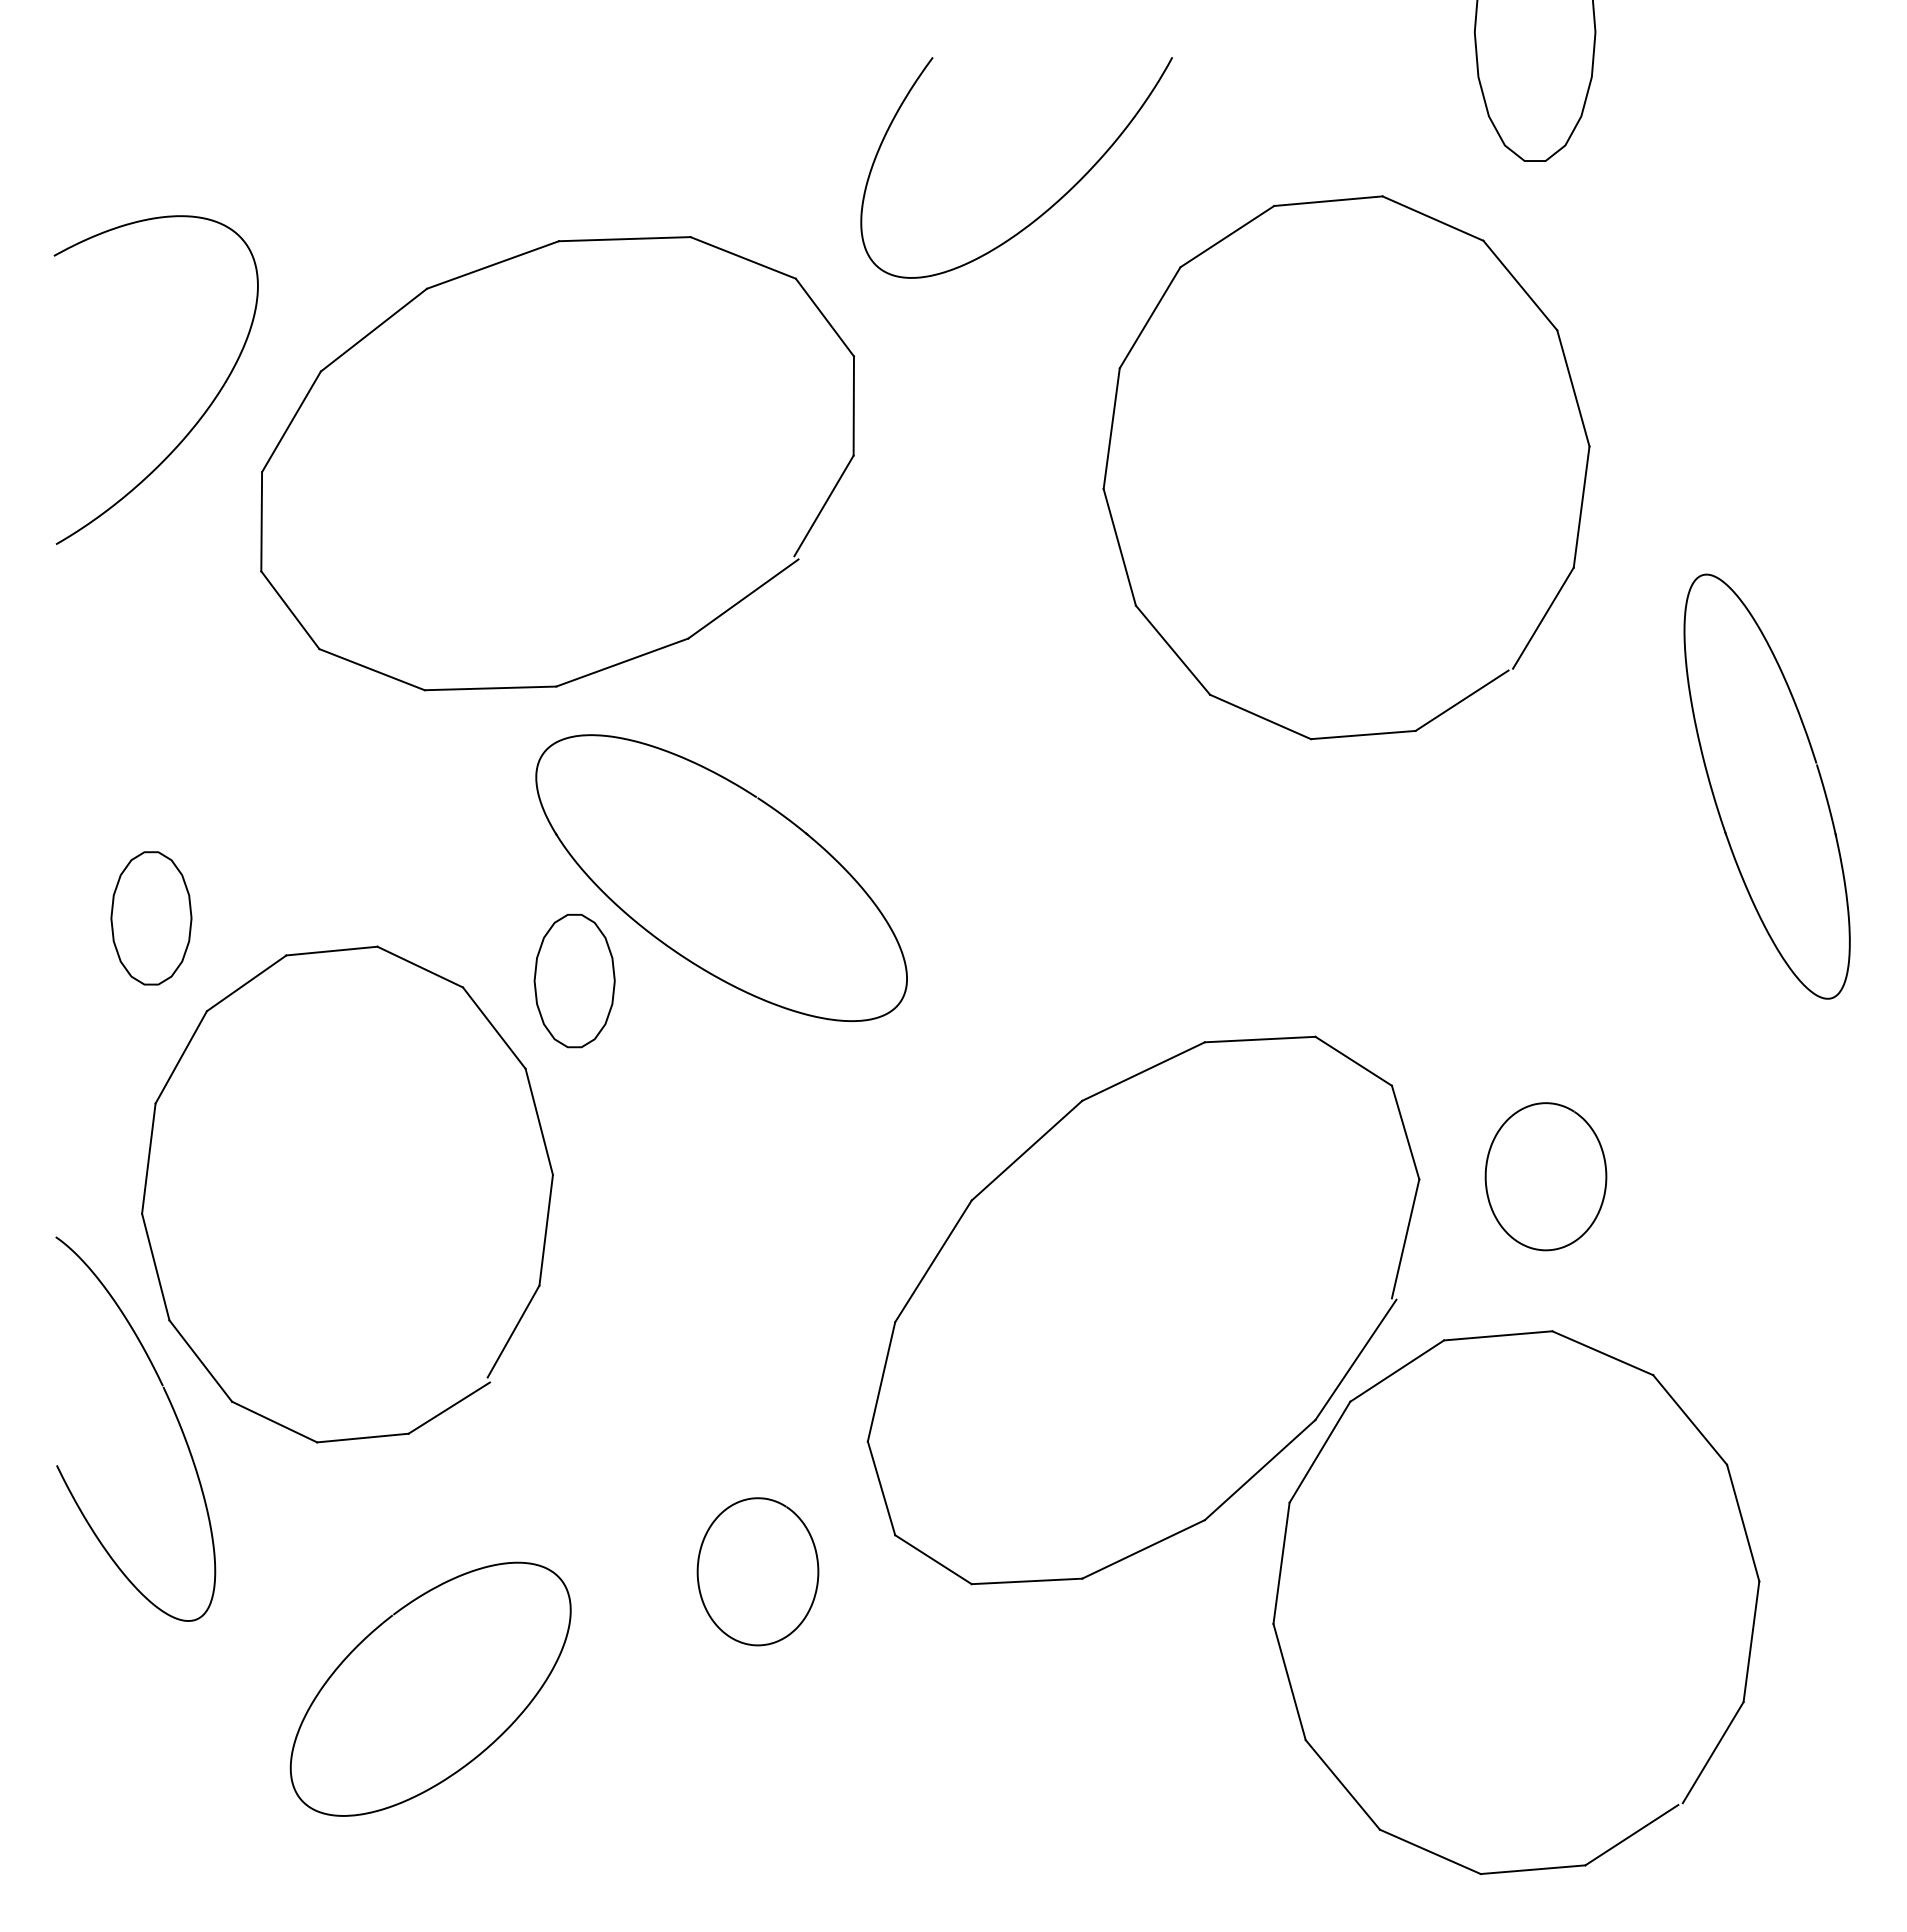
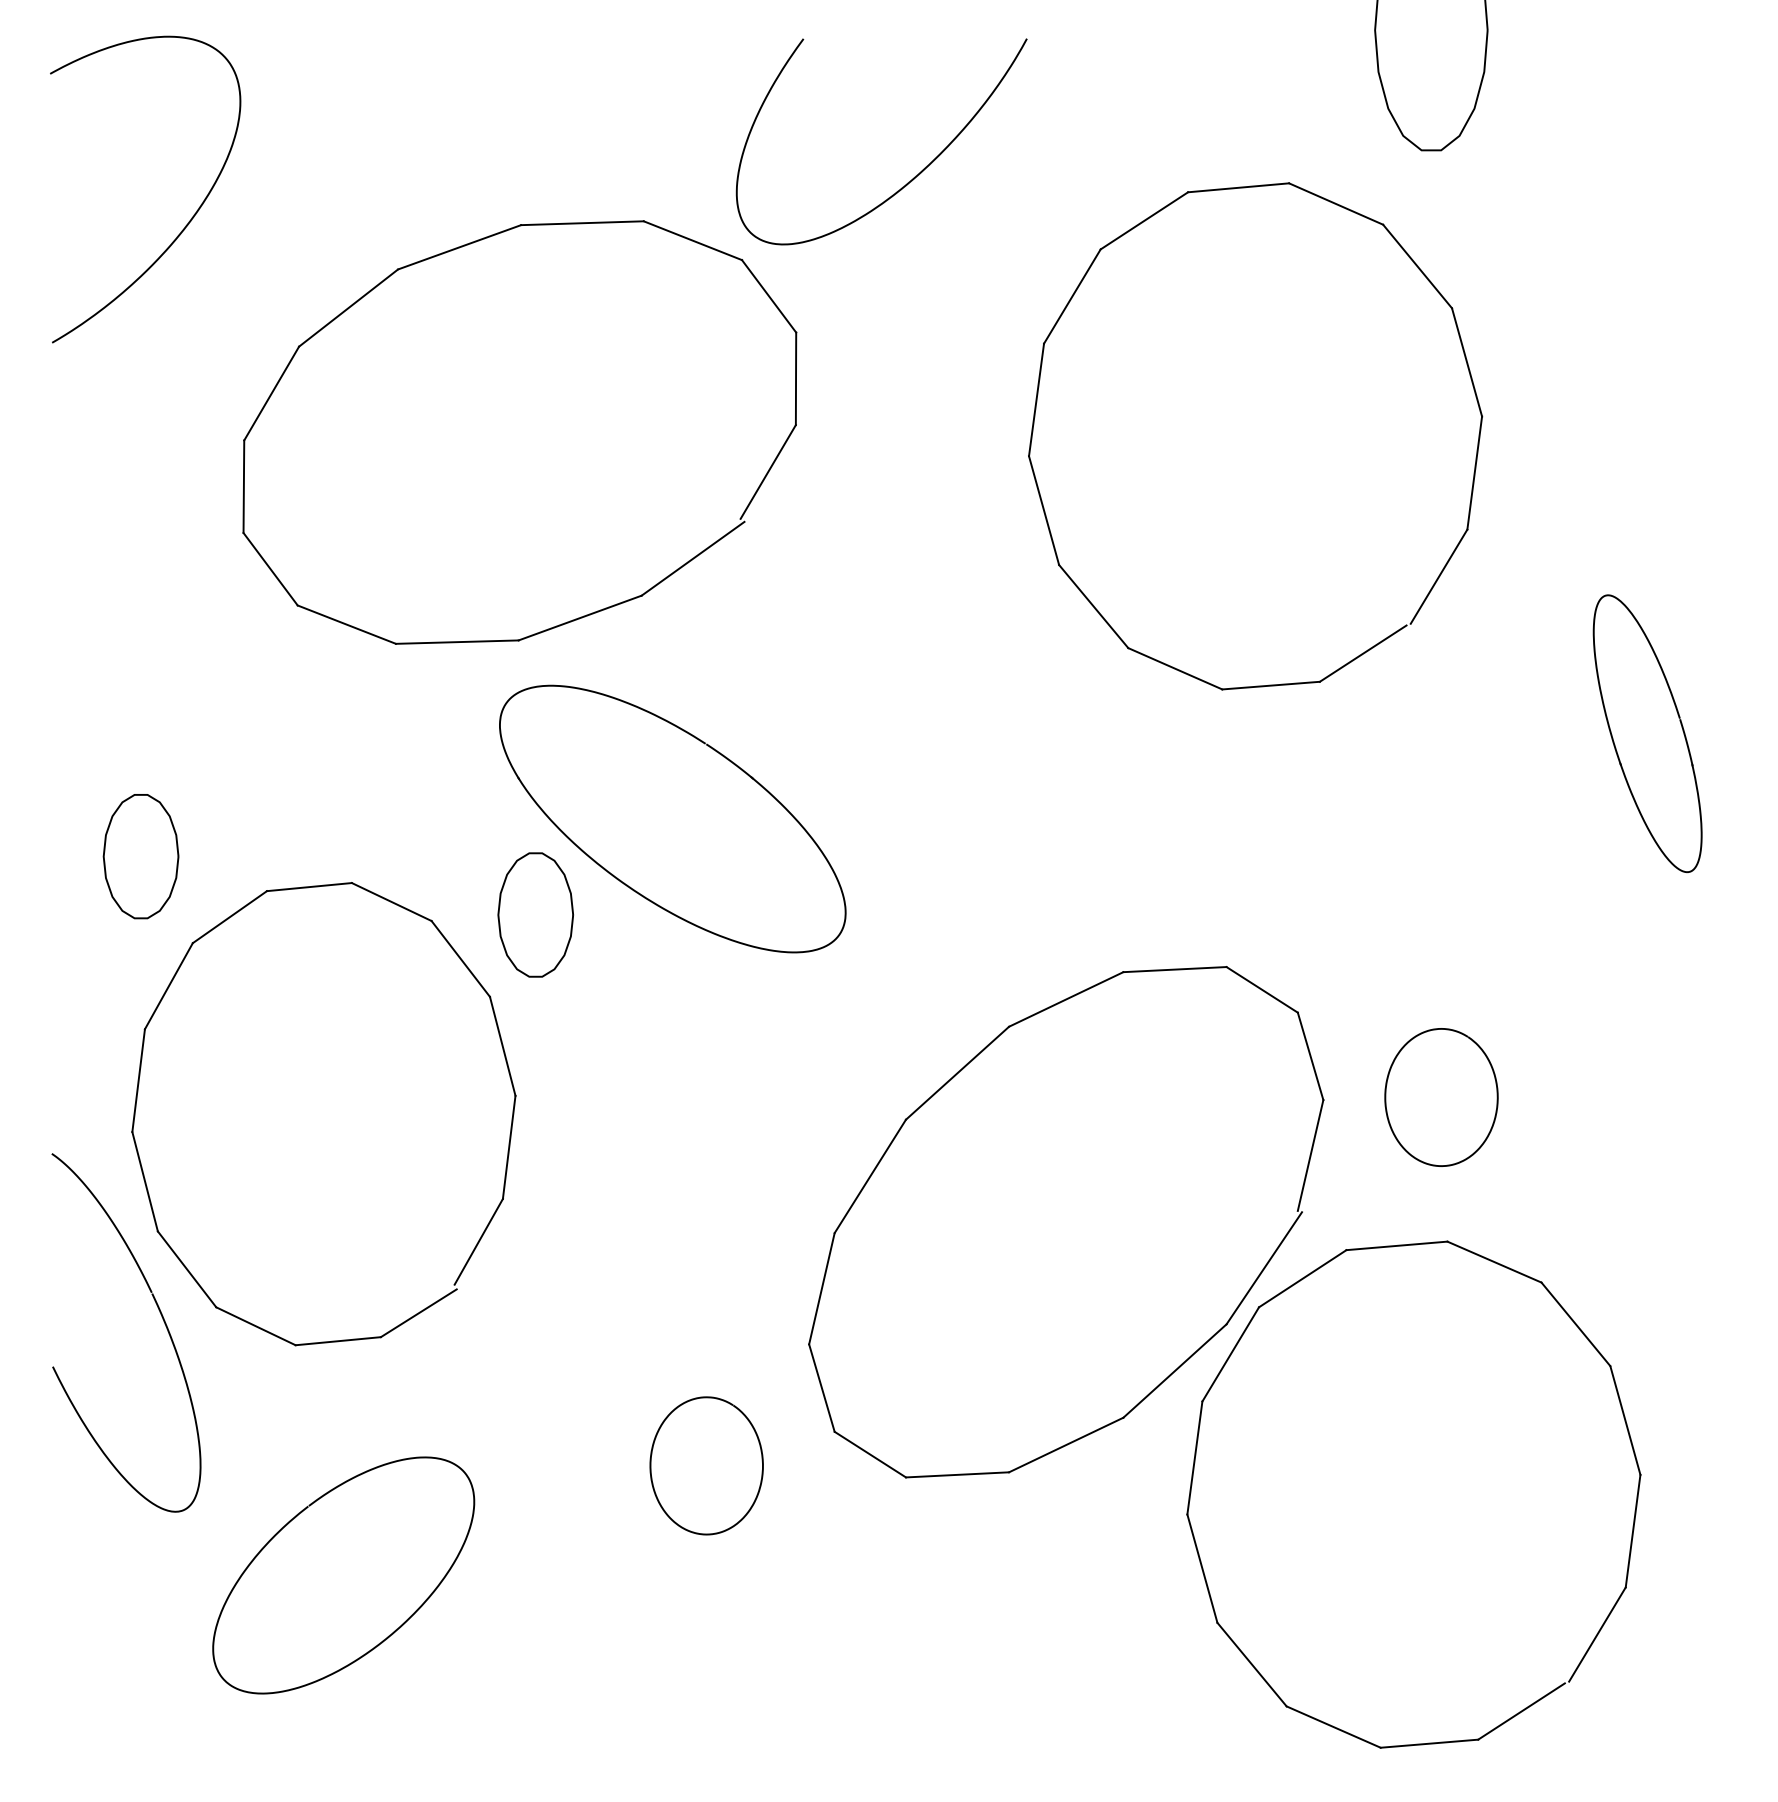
curve: (1052, 204) -> (915, 175), moved
curve: (201, 415) -> (187, 222), moved
part: (1766, 786) -> (1647, 733), size x0.7
curve: (378, 1628) -> (294, 1518), moved

